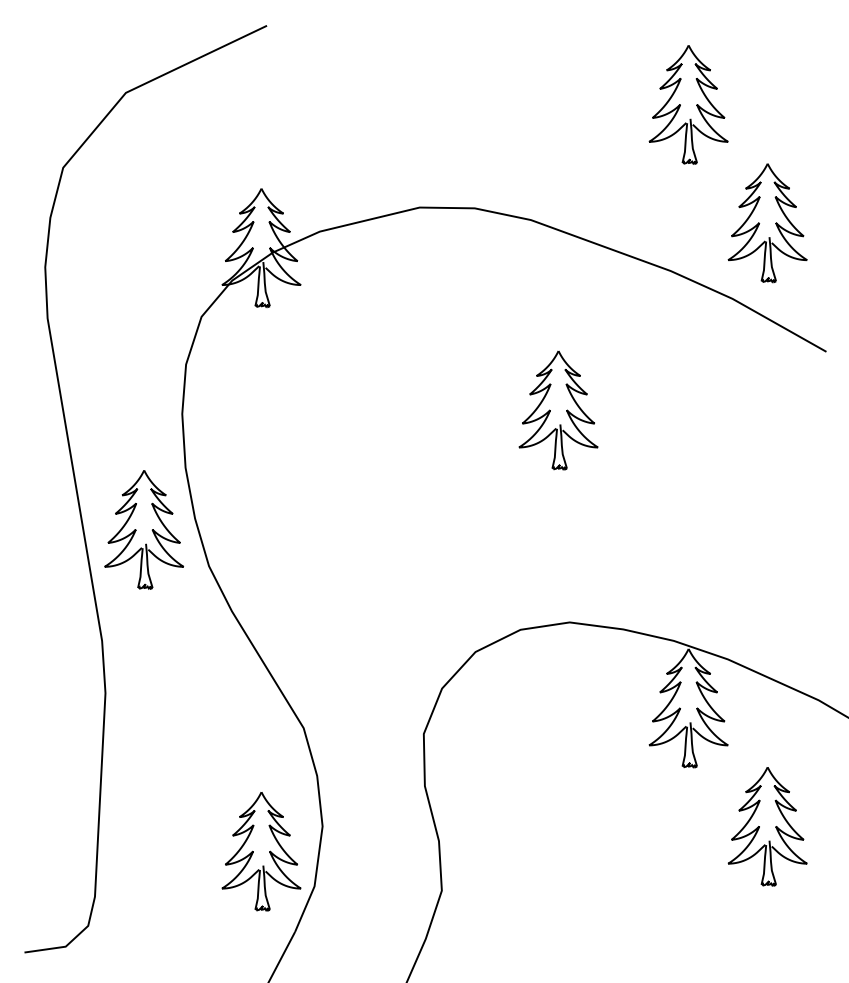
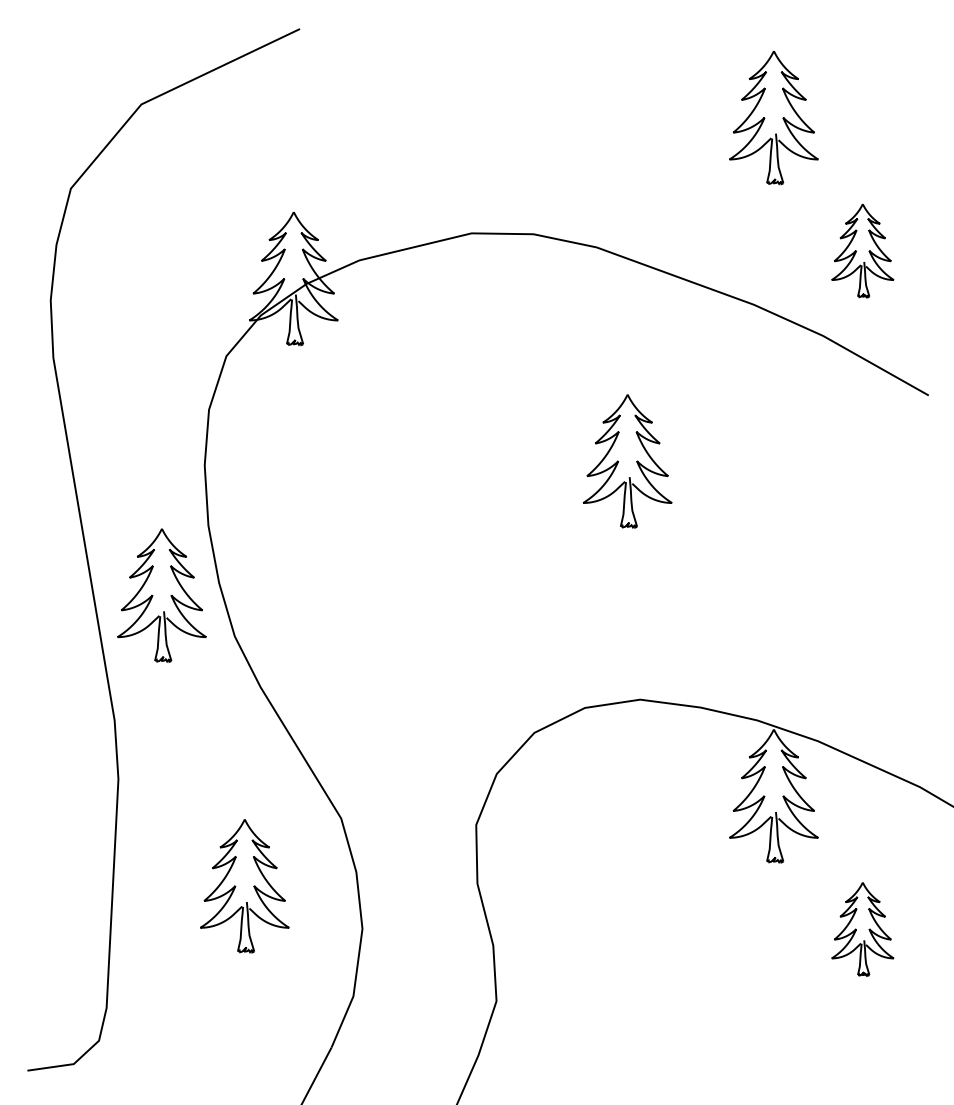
part: (767, 222) -> (862, 250), size x0.7
part: (767, 826) -> (862, 929), size x0.7
part: (261, 851) -> (244, 886), moved

